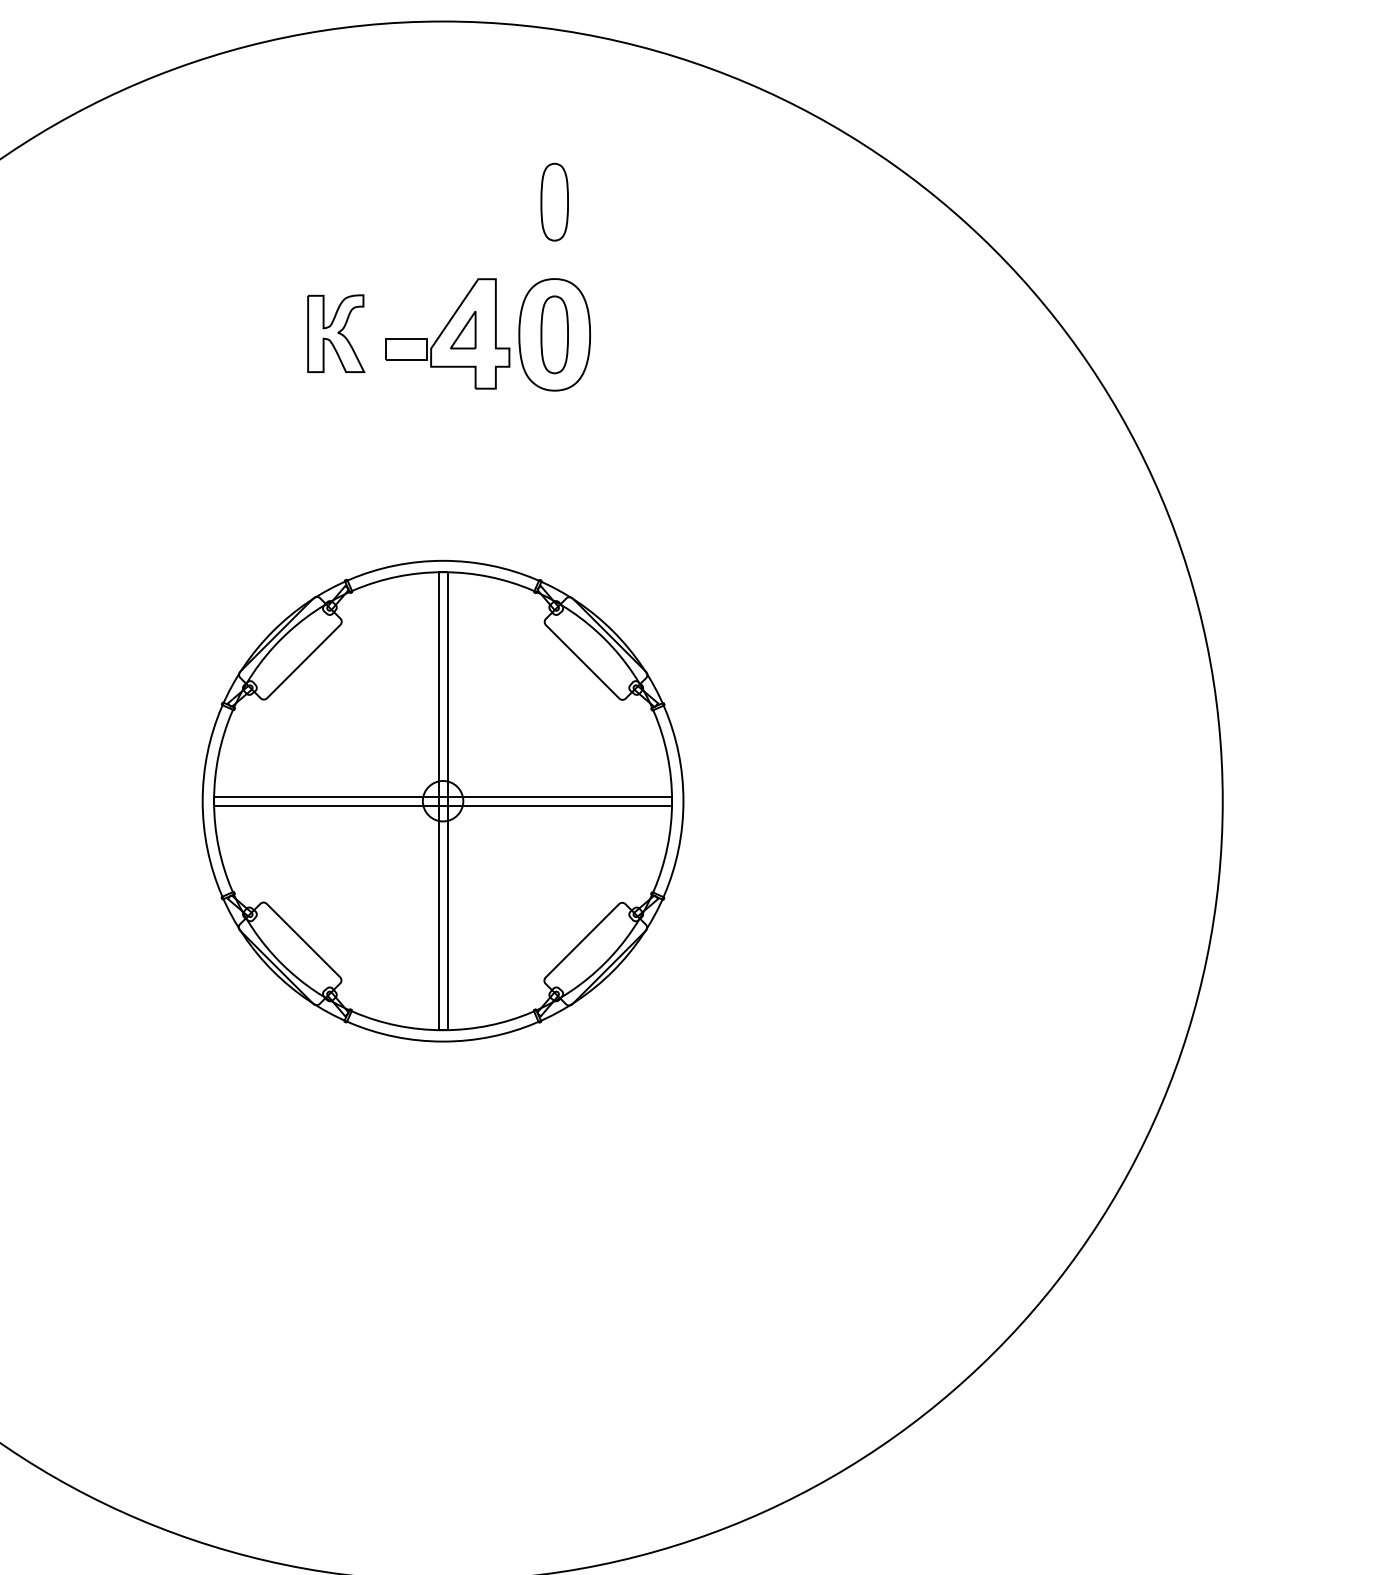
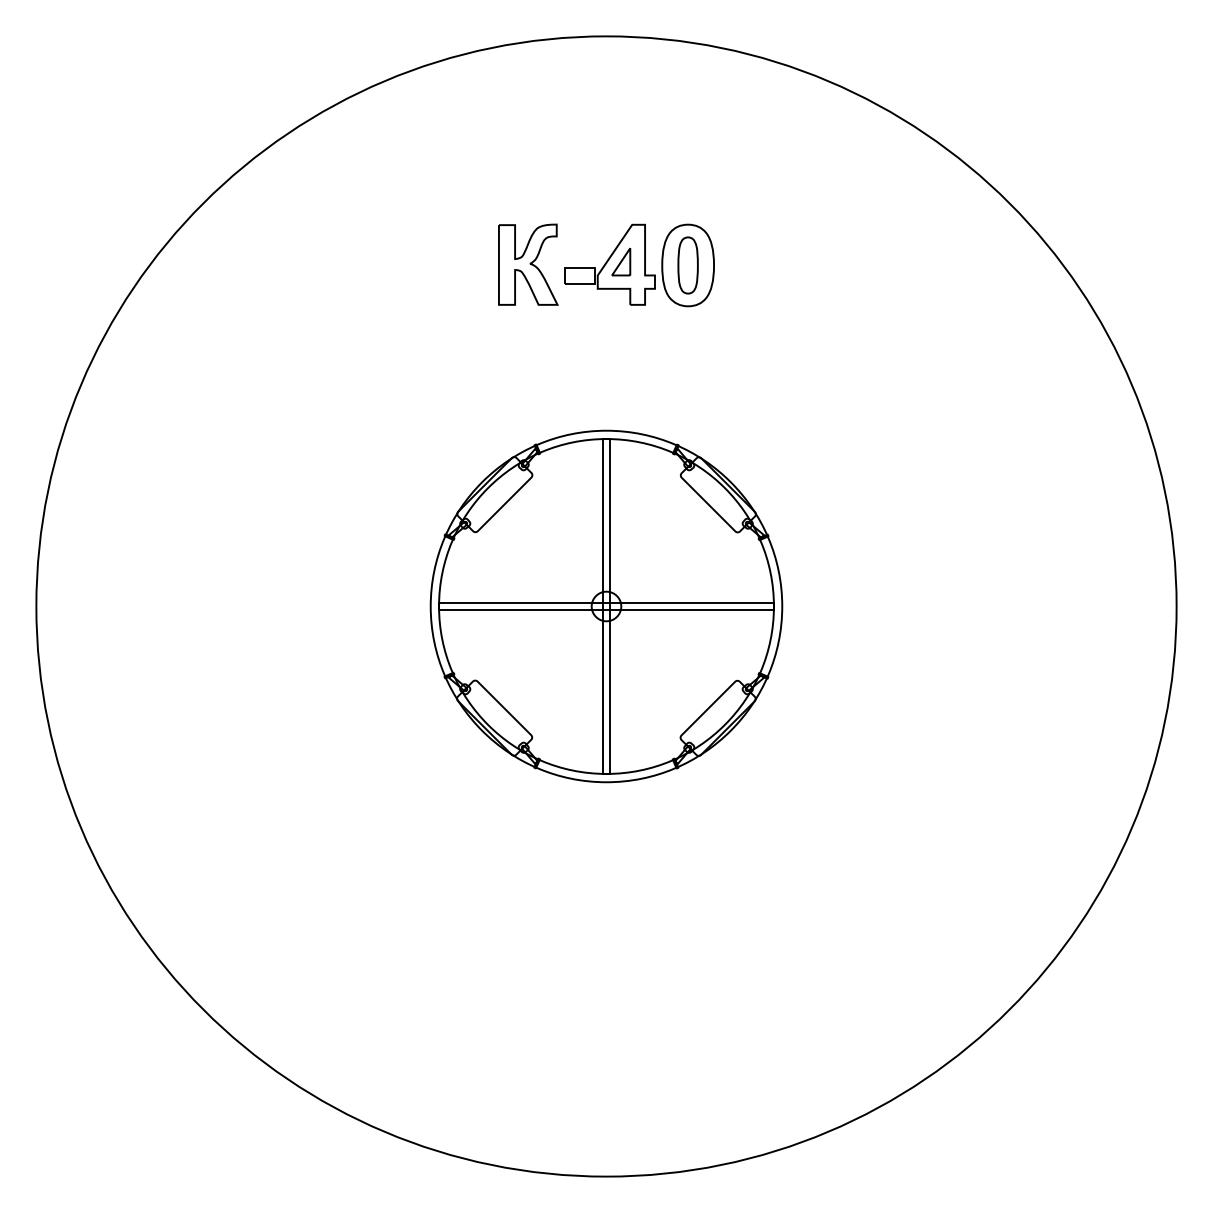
part: (553, 202) -> (687, 168), removed
part: (336, 333) -> (528, 264), size x1.43

